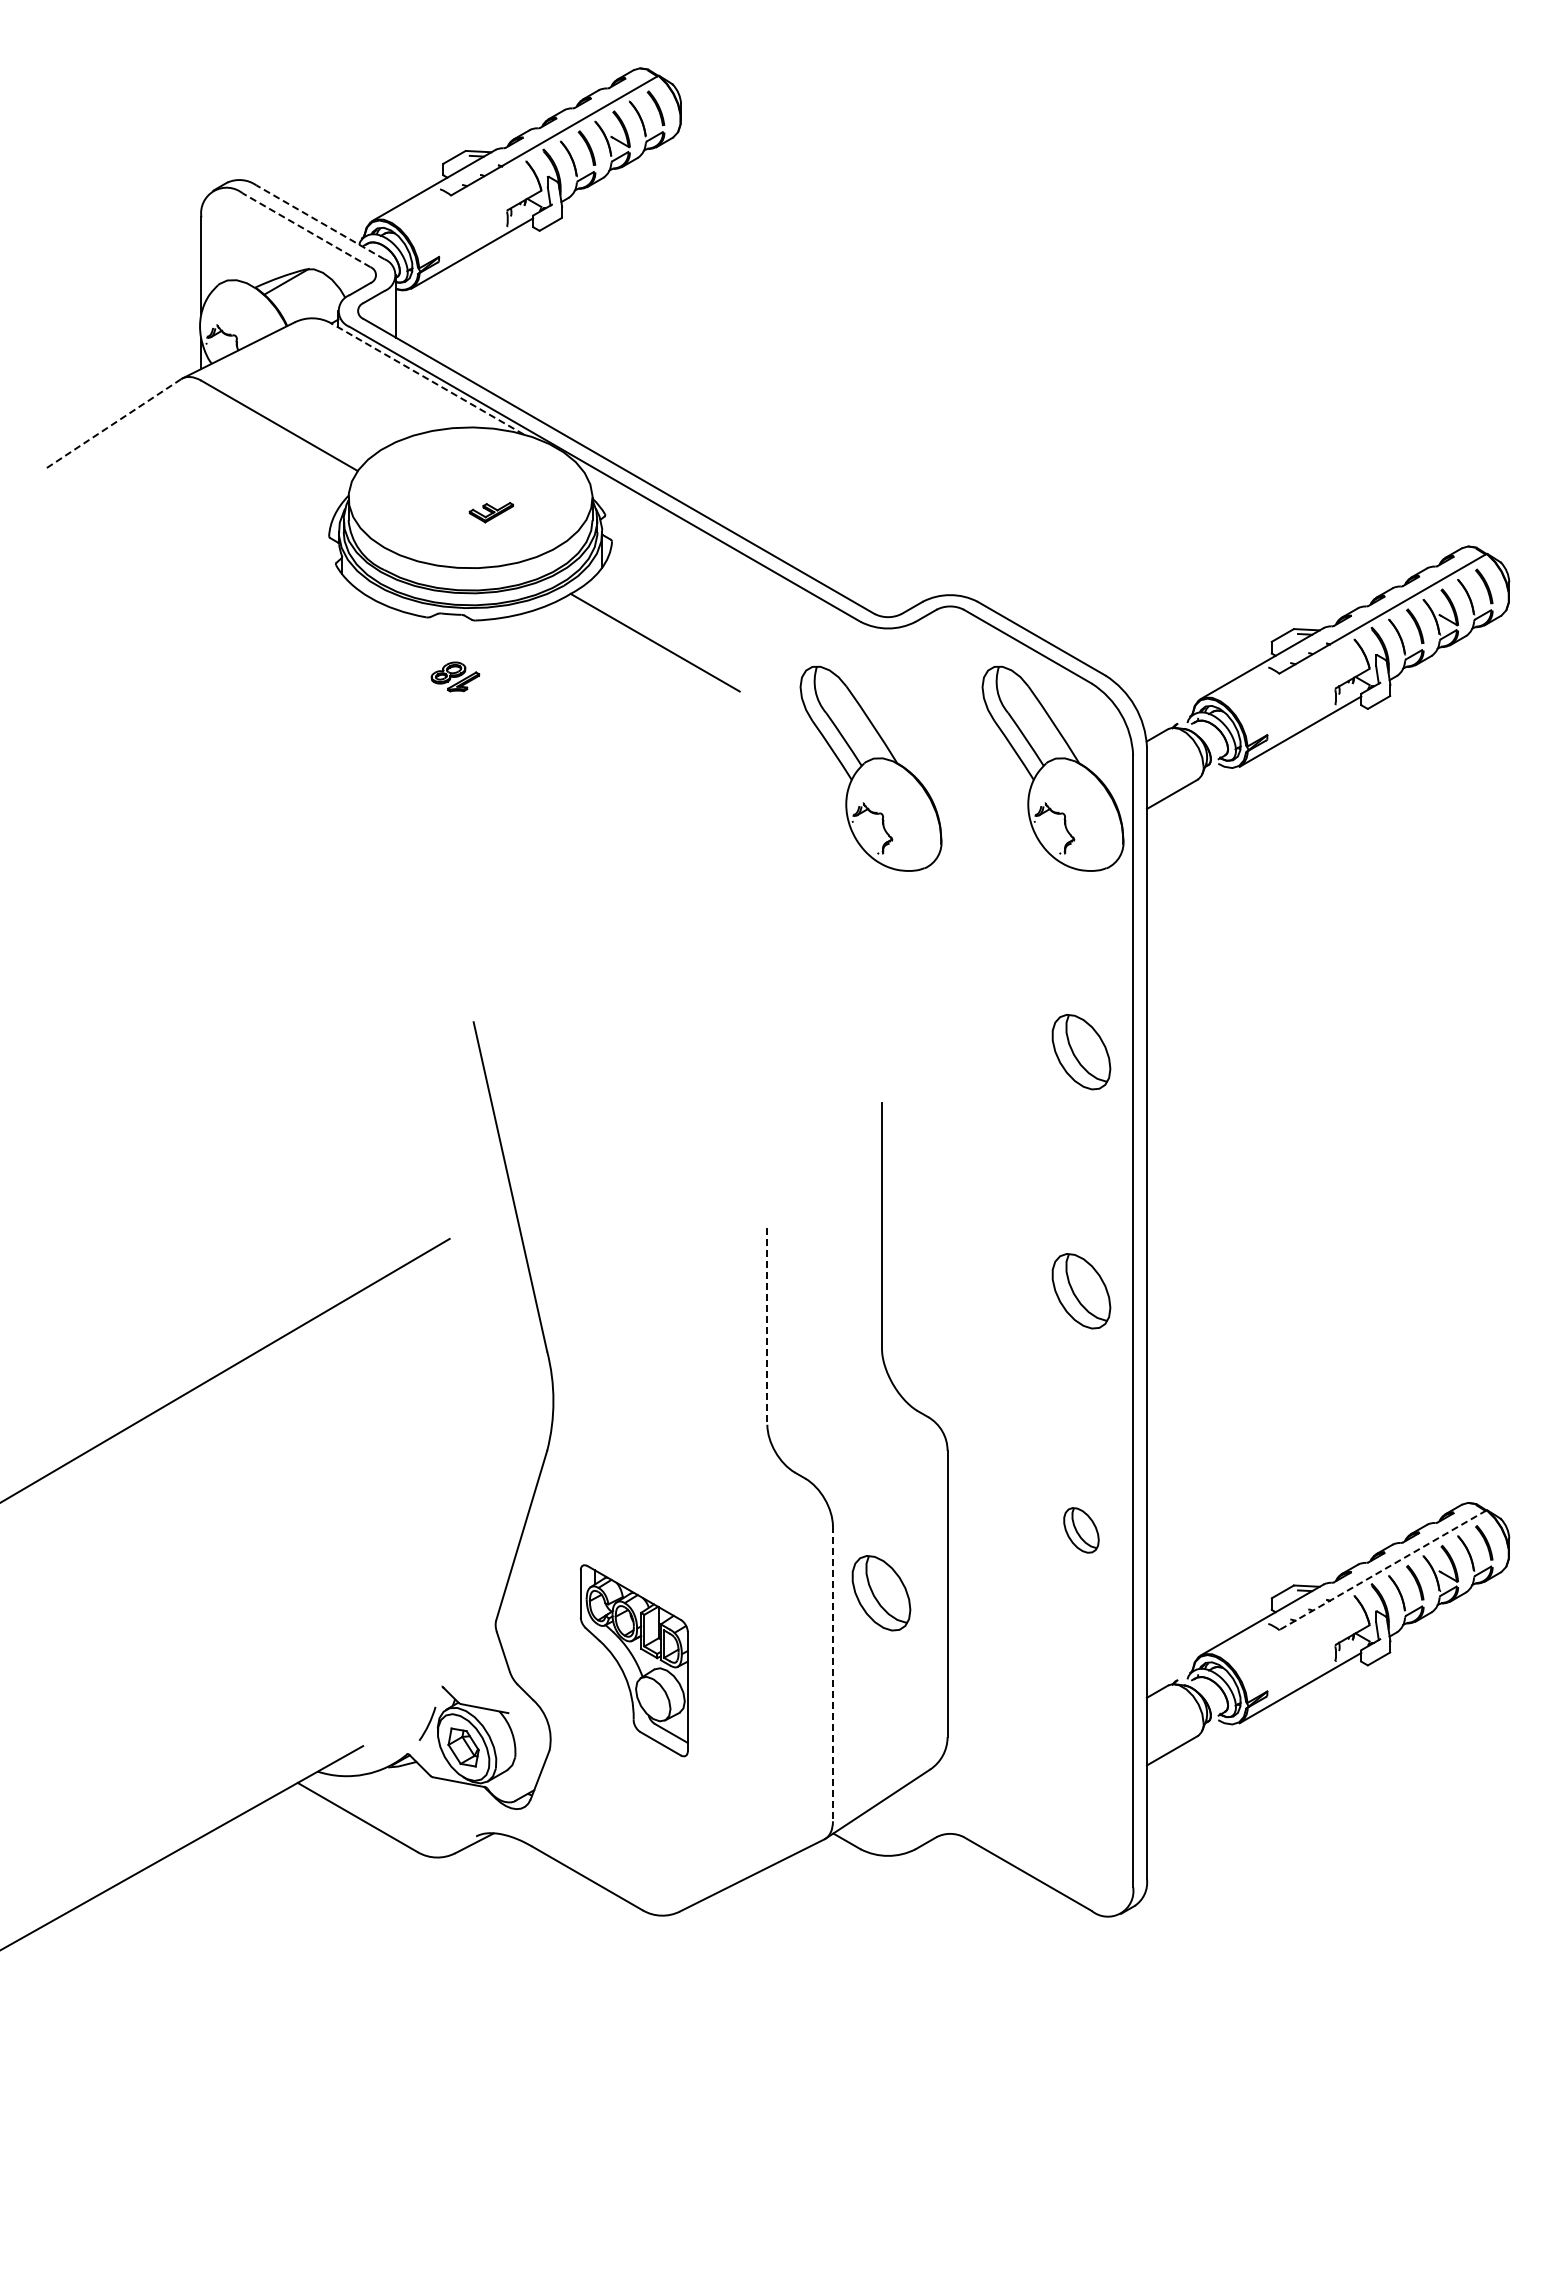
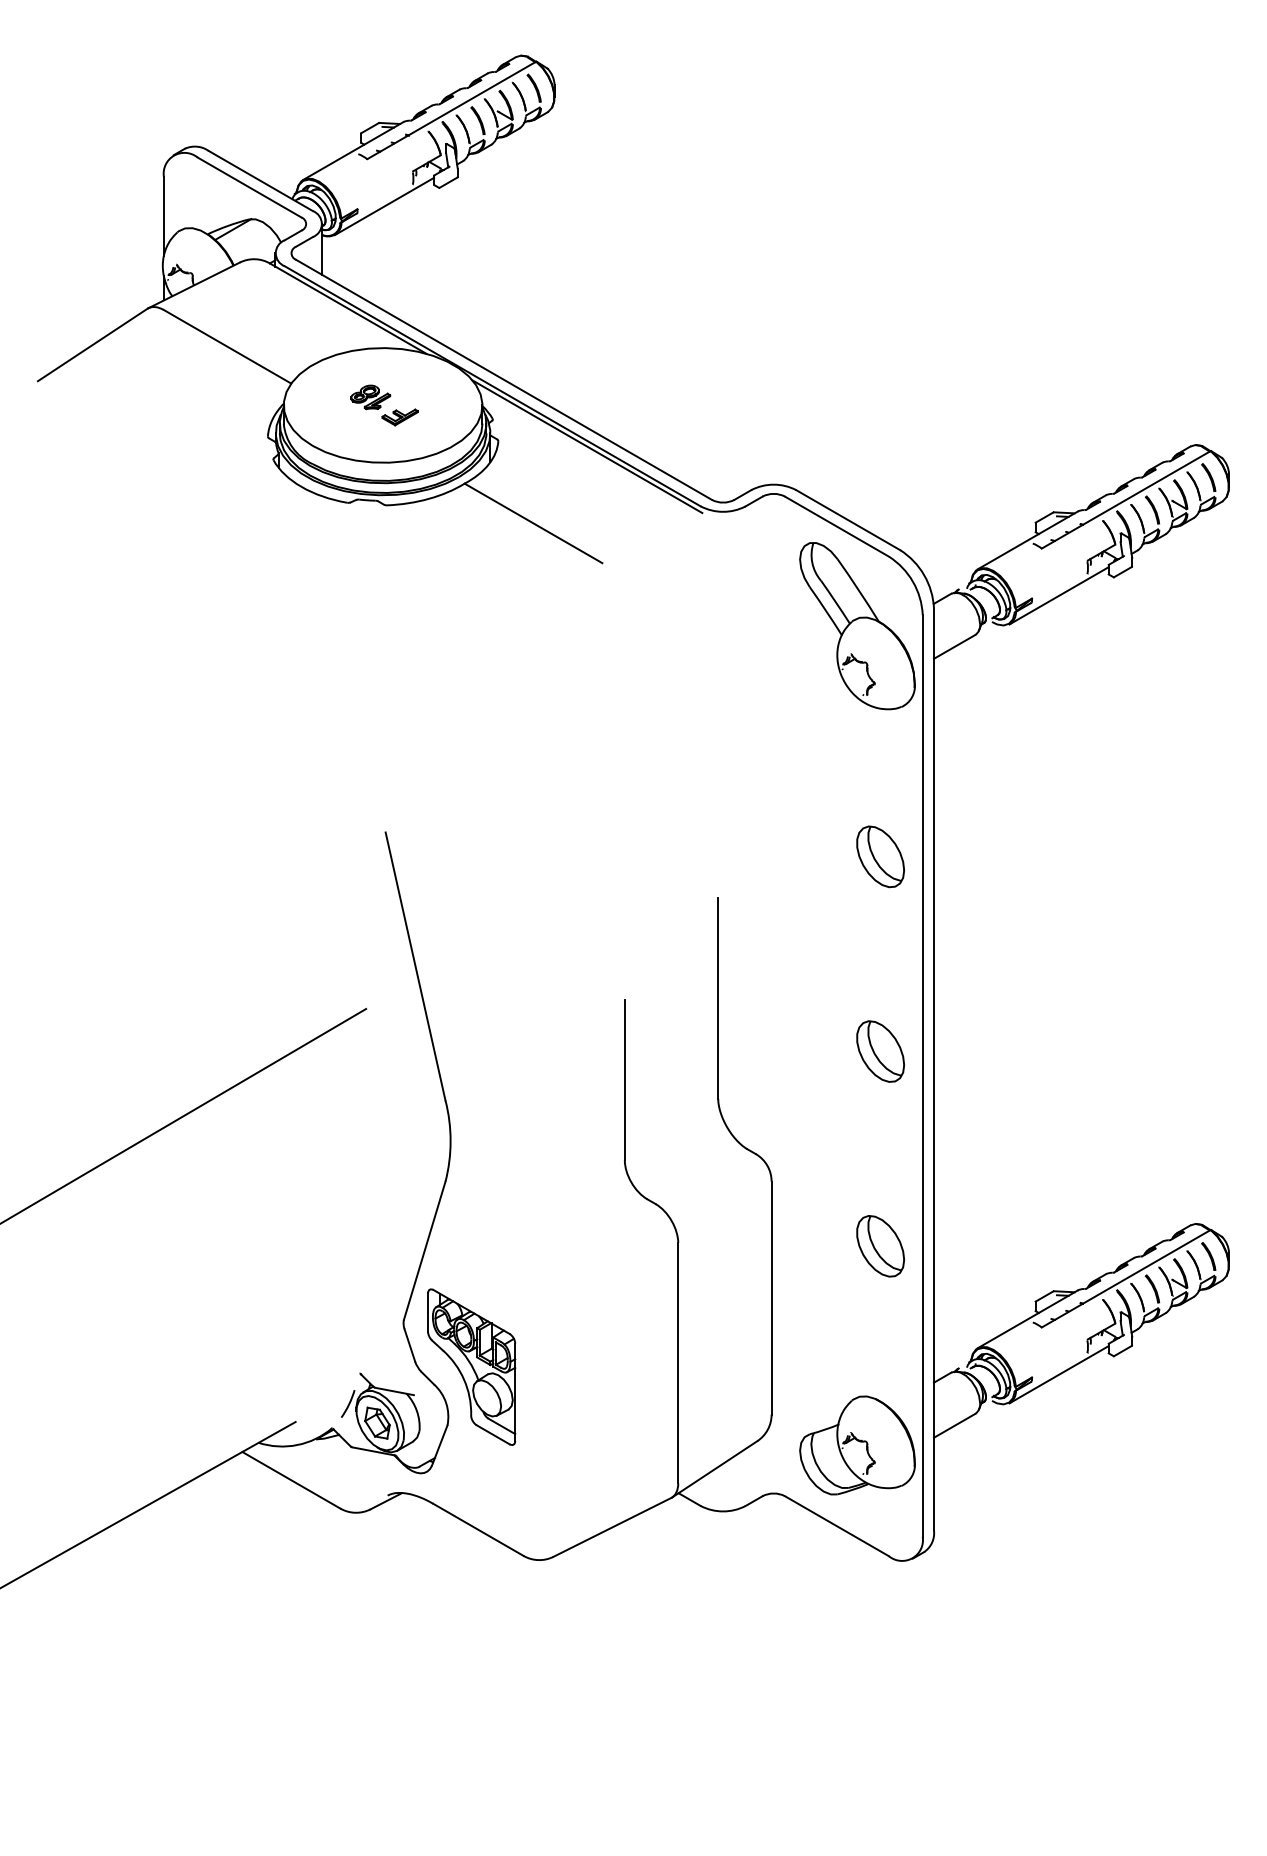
line: (320, 222) -> (260, 181), dashed -> solid
line: (306, 230) -> (249, 187), dashed -> solid
line: (427, 379) -> (348, 309), dashed -> solid
line: (113, 423) -> (92, 344), dashed -> solid
line: (721, 548) -> (587, 446), added
part: (455, 676) -> (370, 397), moved
part: (870, 768) -> (708, 625), removed
line: (767, 1327) -> (624, 1081), dashed -> solid
part: (1081, 1530) -> (880, 1246), size x1.67
line: (1382, 1570) -> (1125, 1279), dashed -> solid
part: (881, 1593) -> (717, 1297), removed
part: (633, 1660) -> (471, 1366), moved
line: (832, 1674) -> (677, 1363), dashed -> solid
part: (1052, 1774) -> (857, 1445), added

